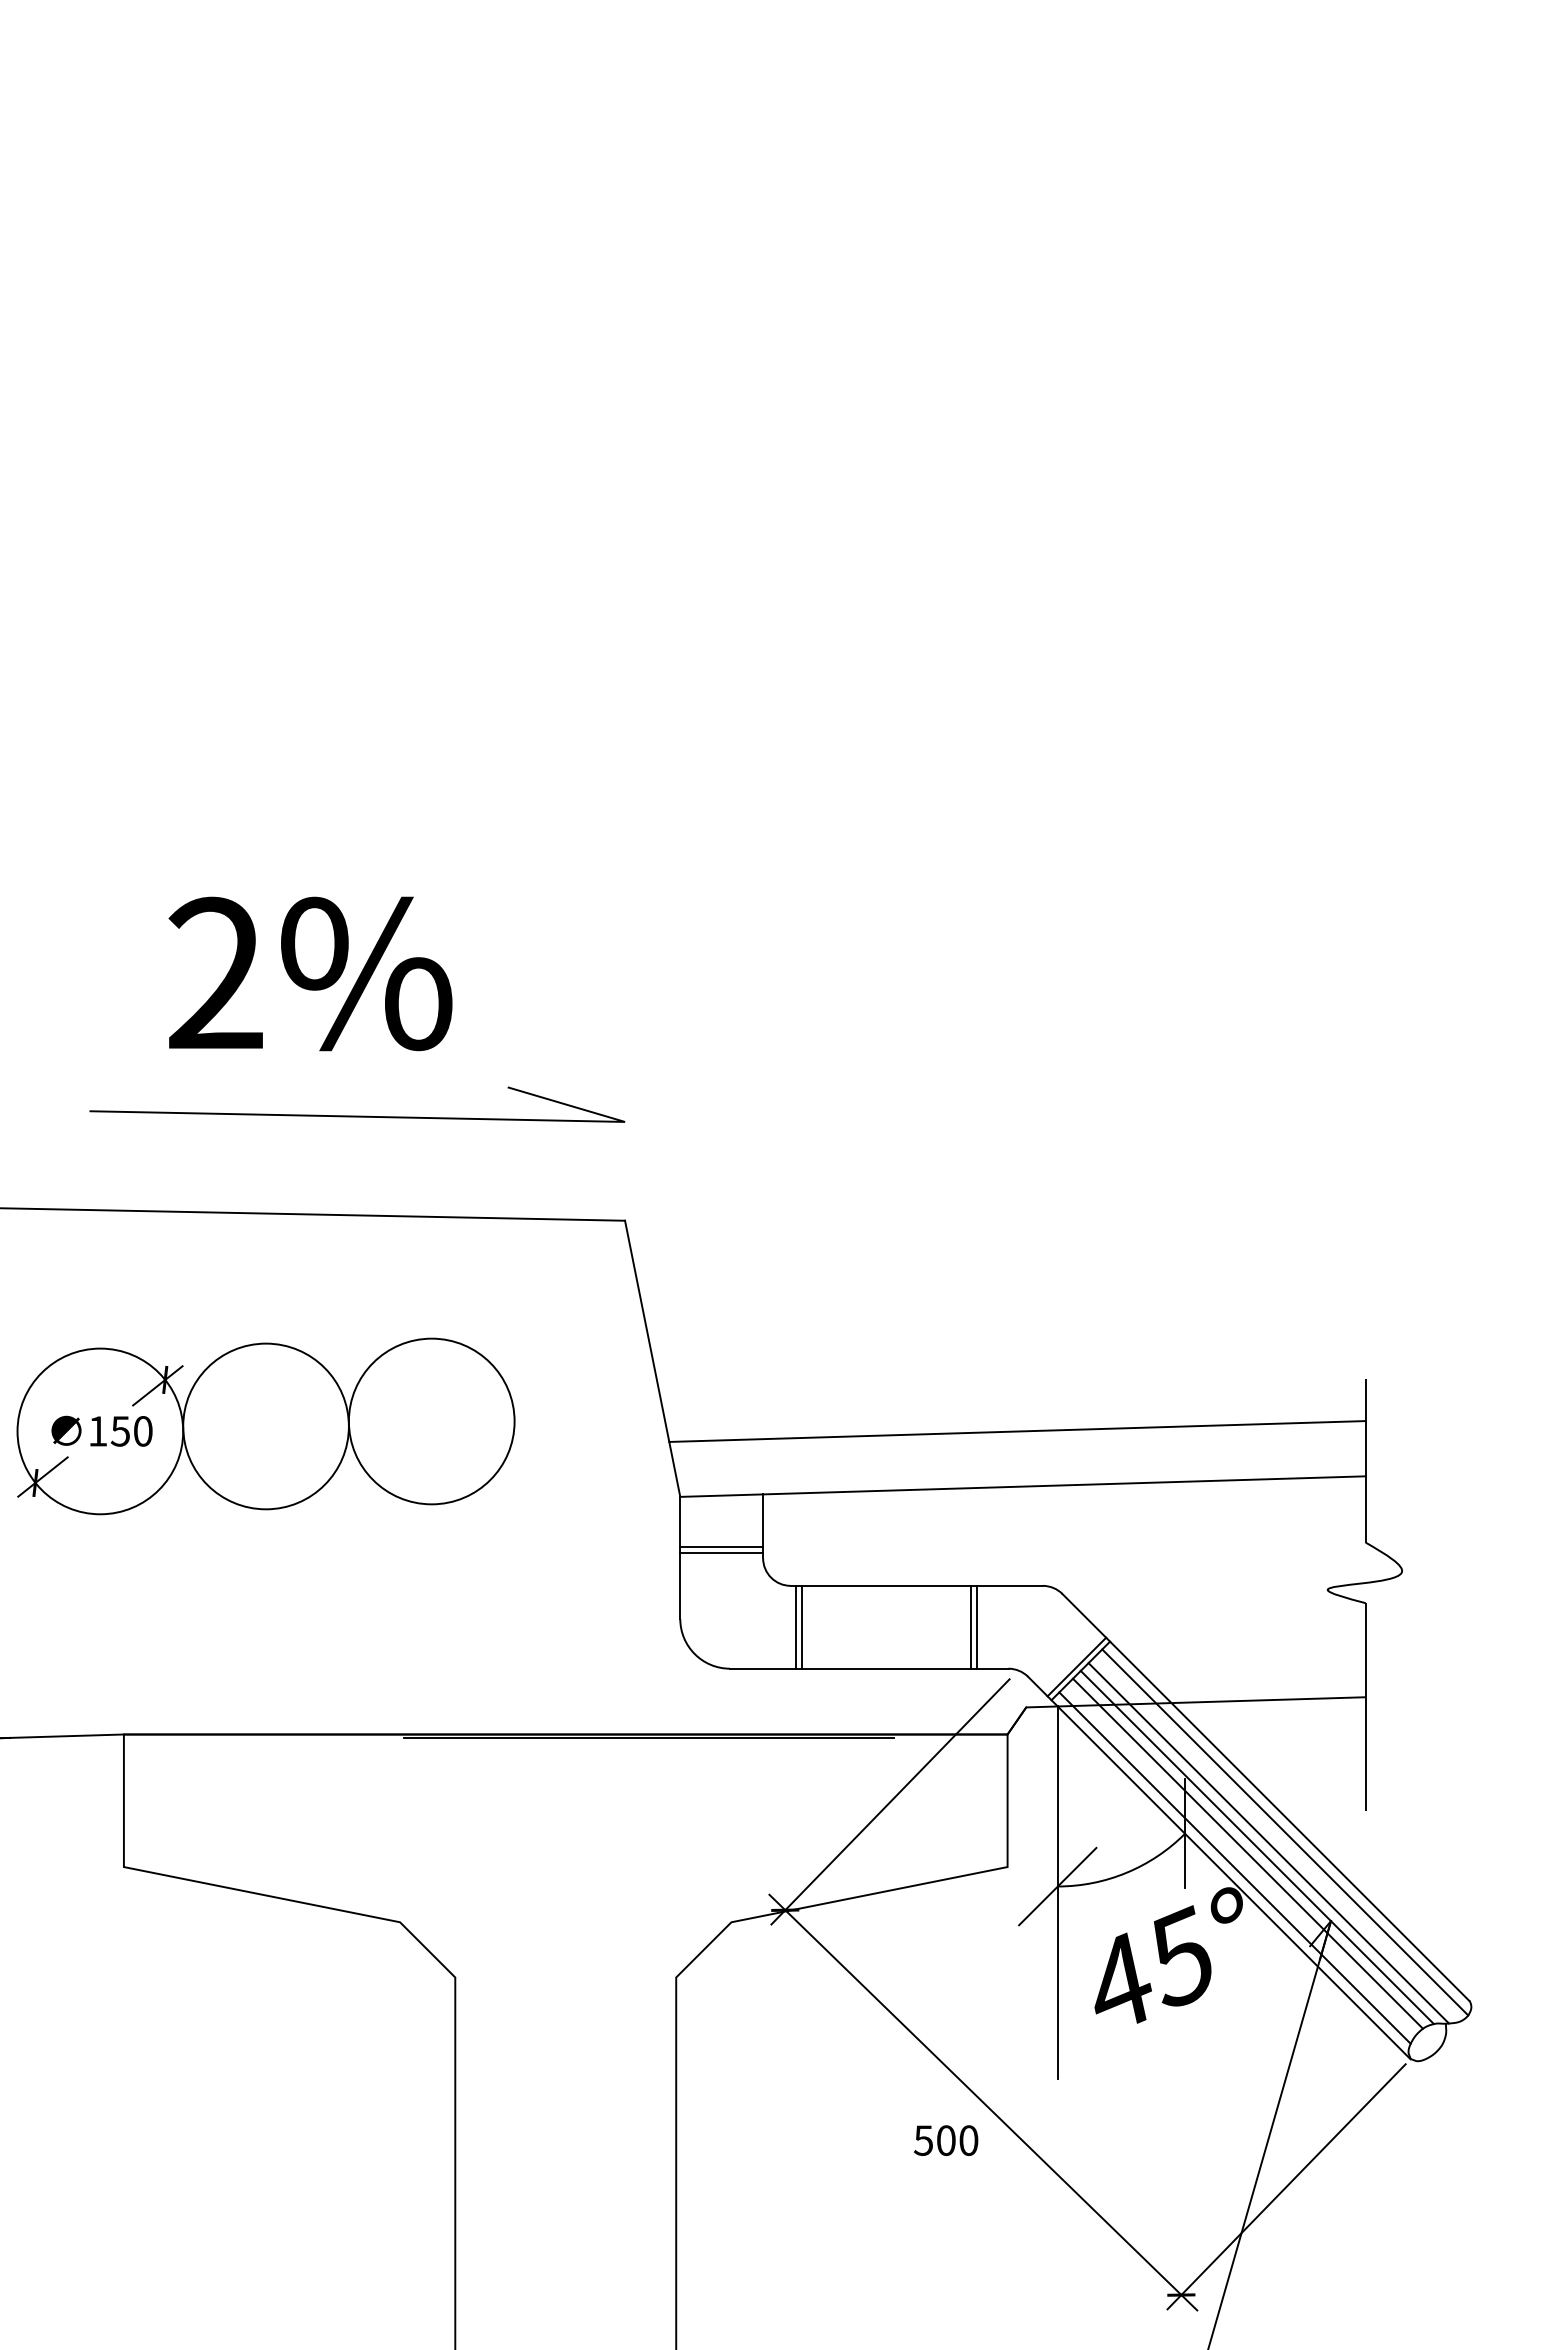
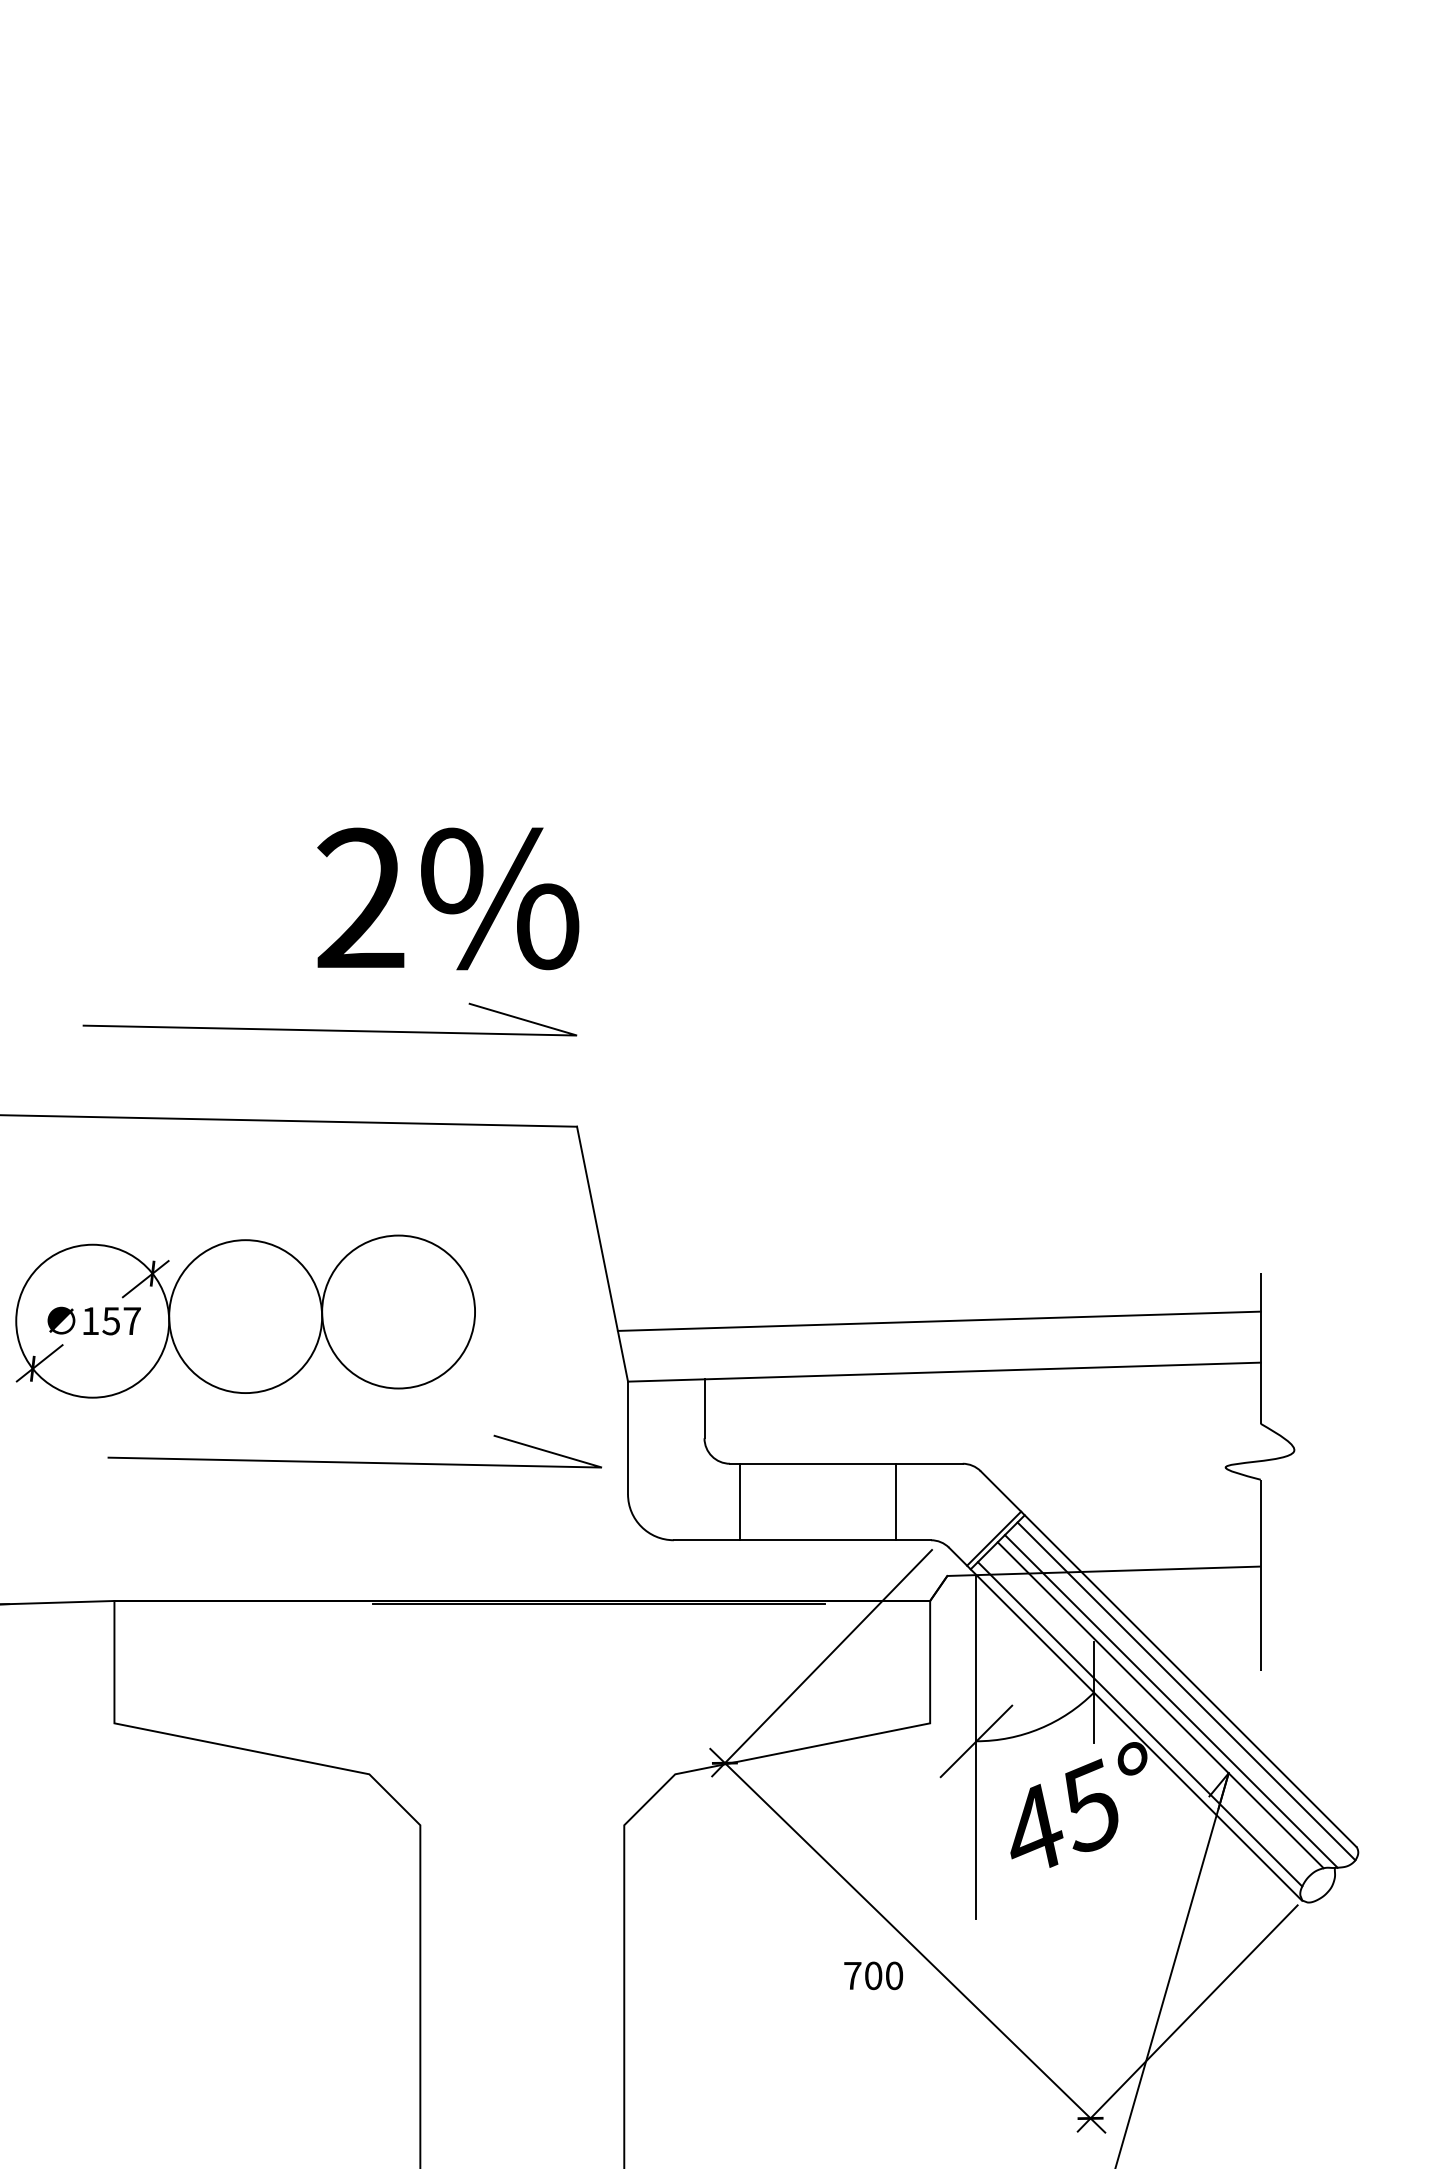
text: (310, 973) -> (448, 898), moved
text: (143, 1431) -> (132, 1321), 150 -> 157
line: (721, 1547) -> (666, 1428), removed
line: (721, 1552) -> (666, 1432), removed
line: (384, 1583) -> (354, 1461), added
line: (796, 1626) -> (735, 1501), removed
line: (976, 1626) -> (901, 1501), removed
line: (1247, 1853) -> (1151, 1710), removed
text: (923, 2140) -> (852, 1975), 500 -> 700

